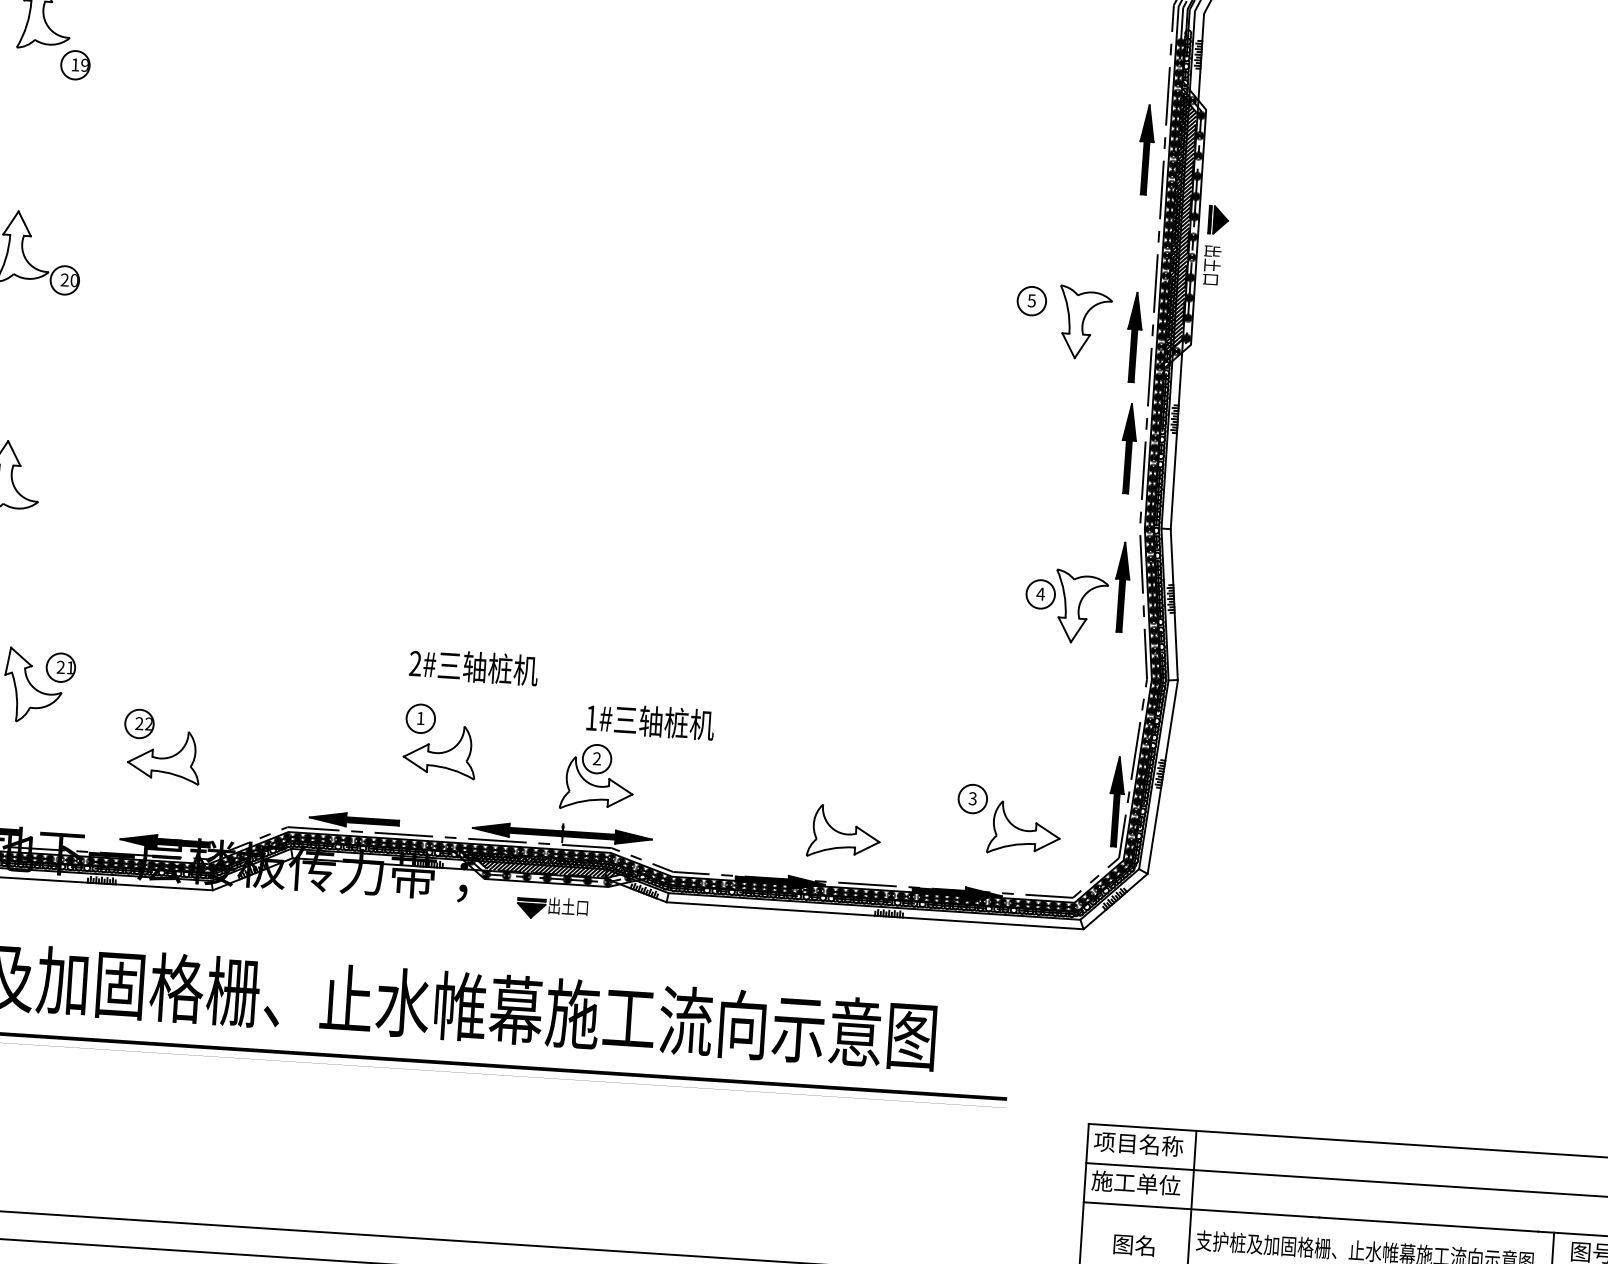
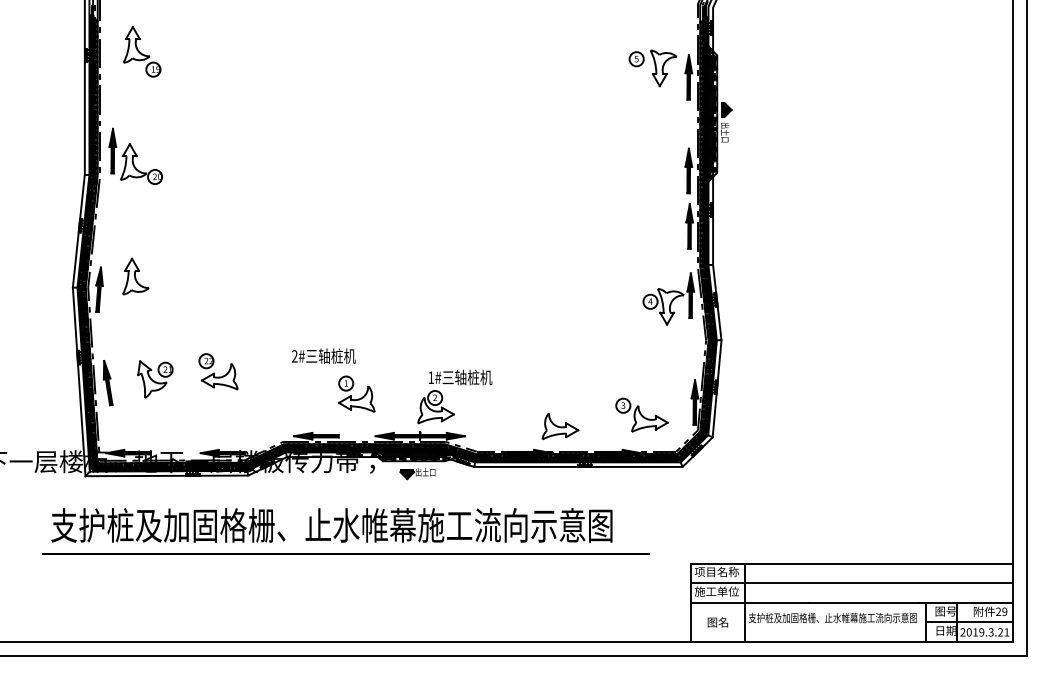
part: (1062, 321) -> (652, 68), moved
text: (473, 665) -> (323, 355), moved
part: (162, 746) -> (218, 371), moved

